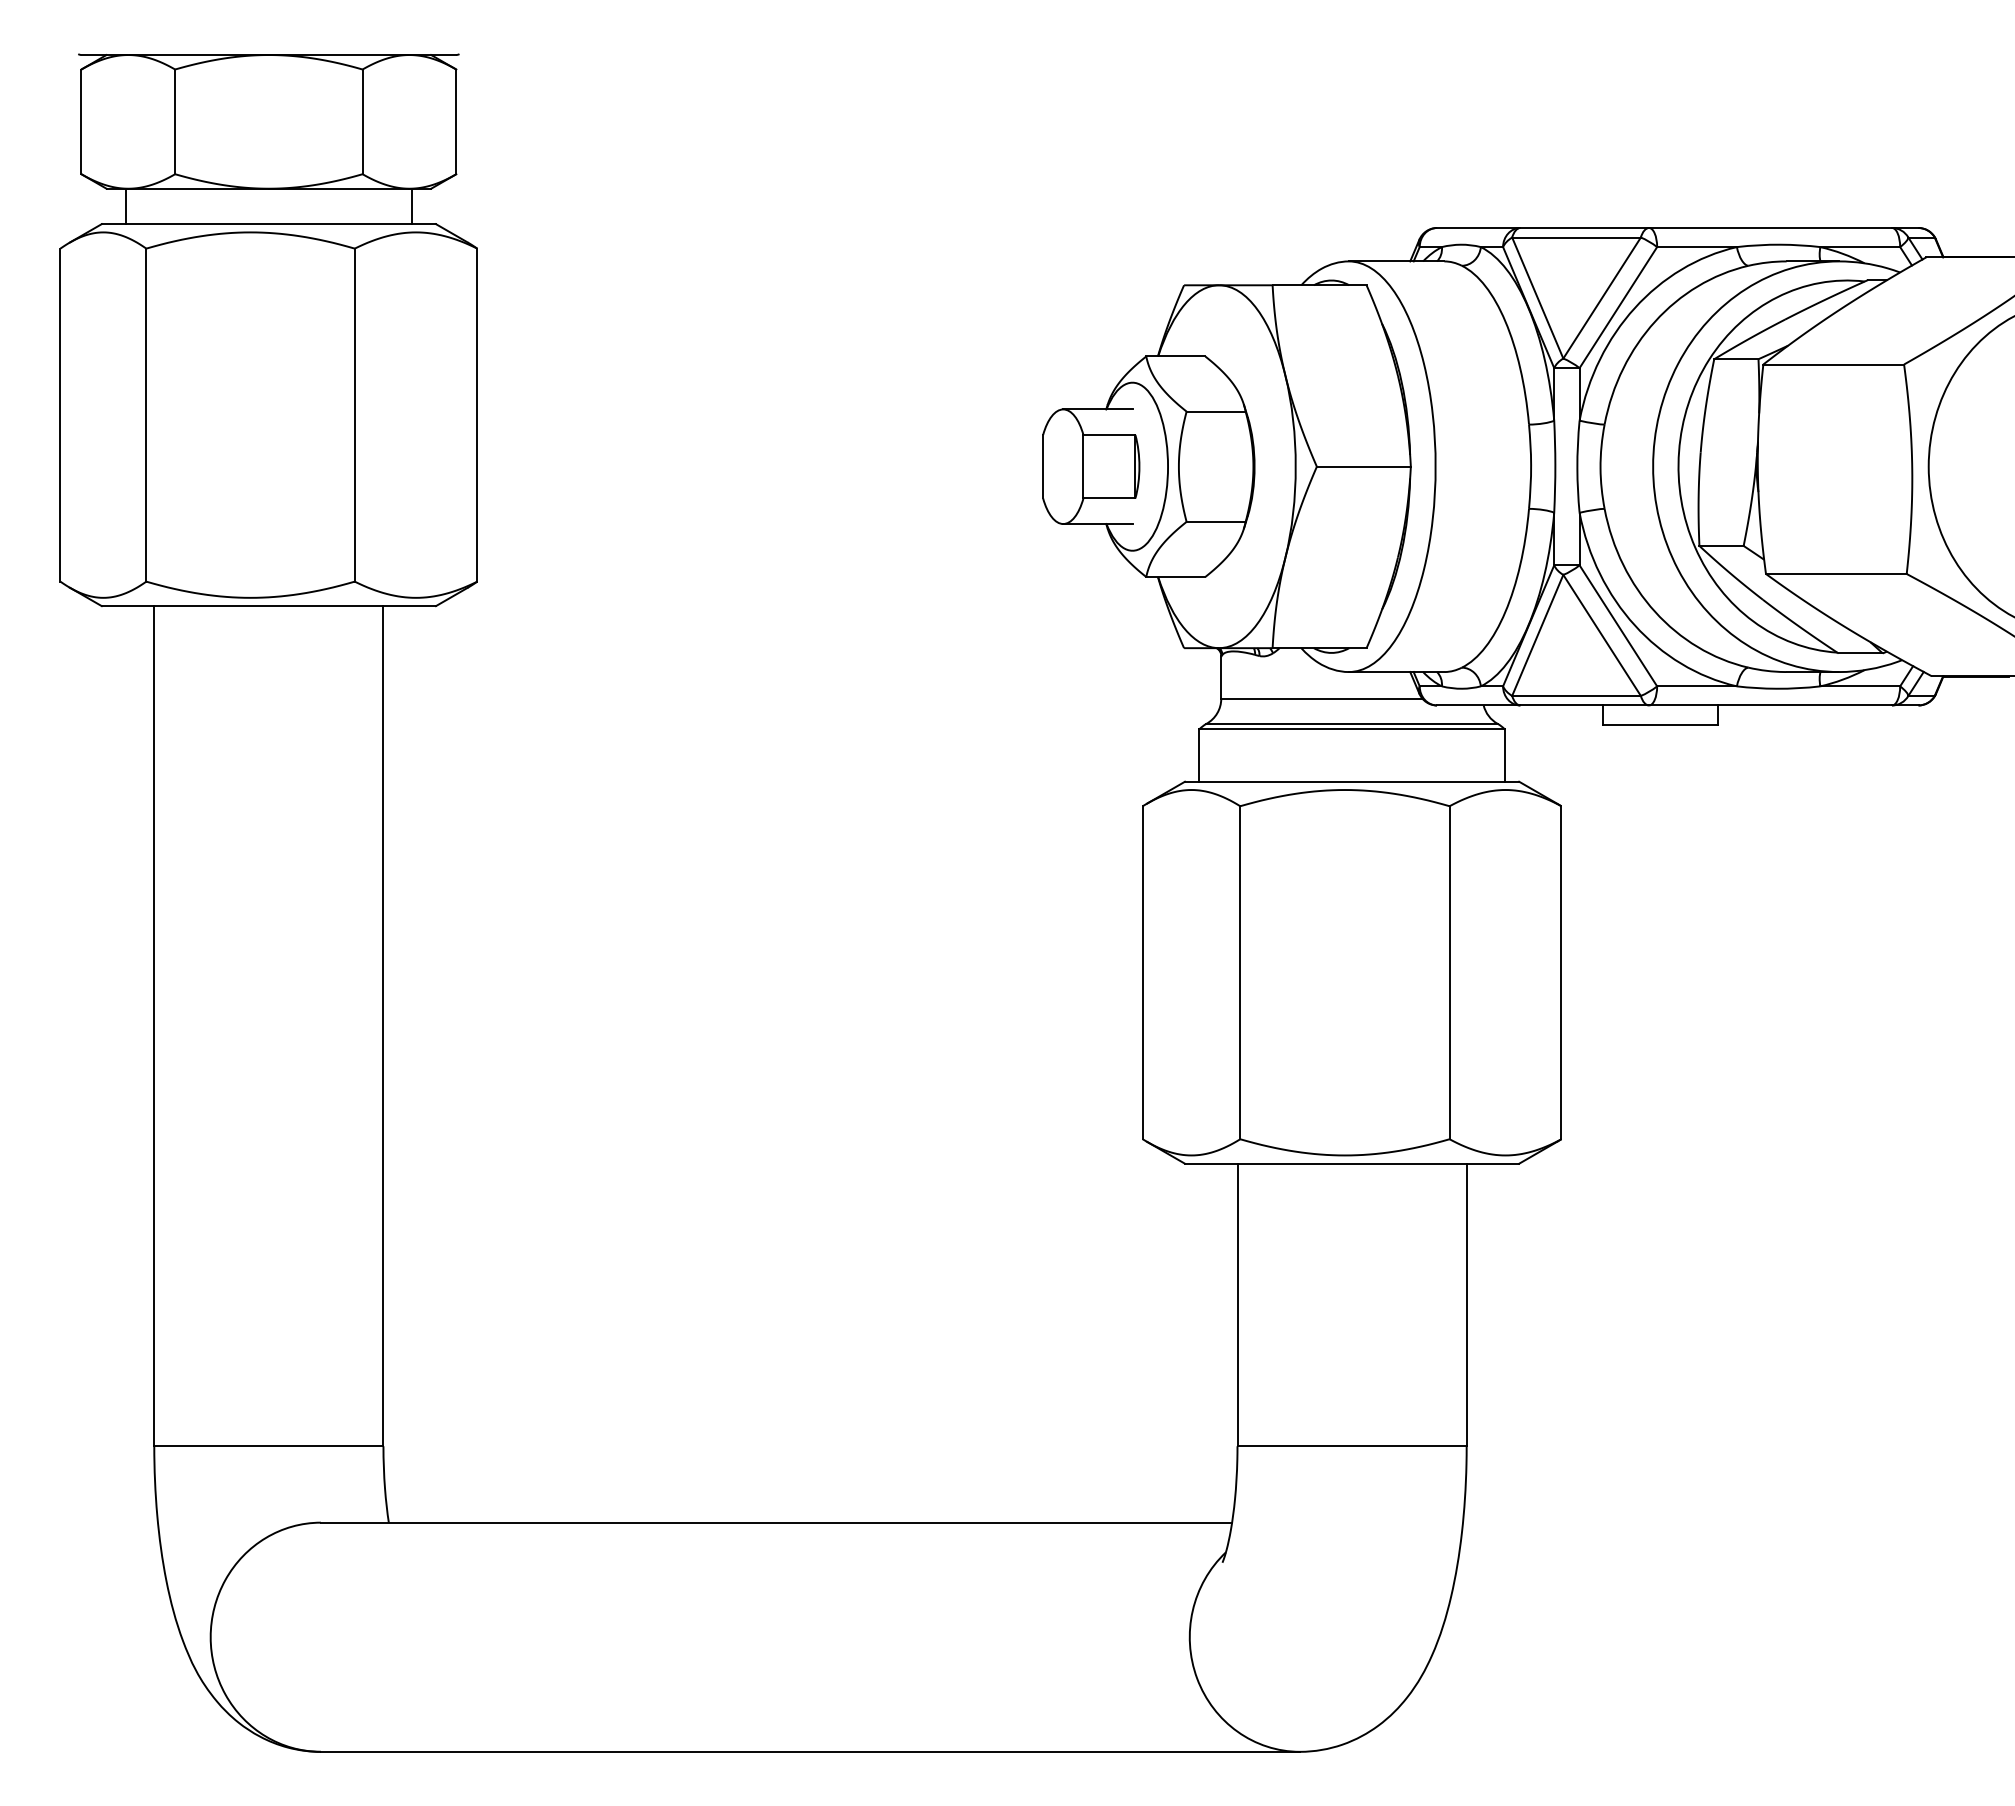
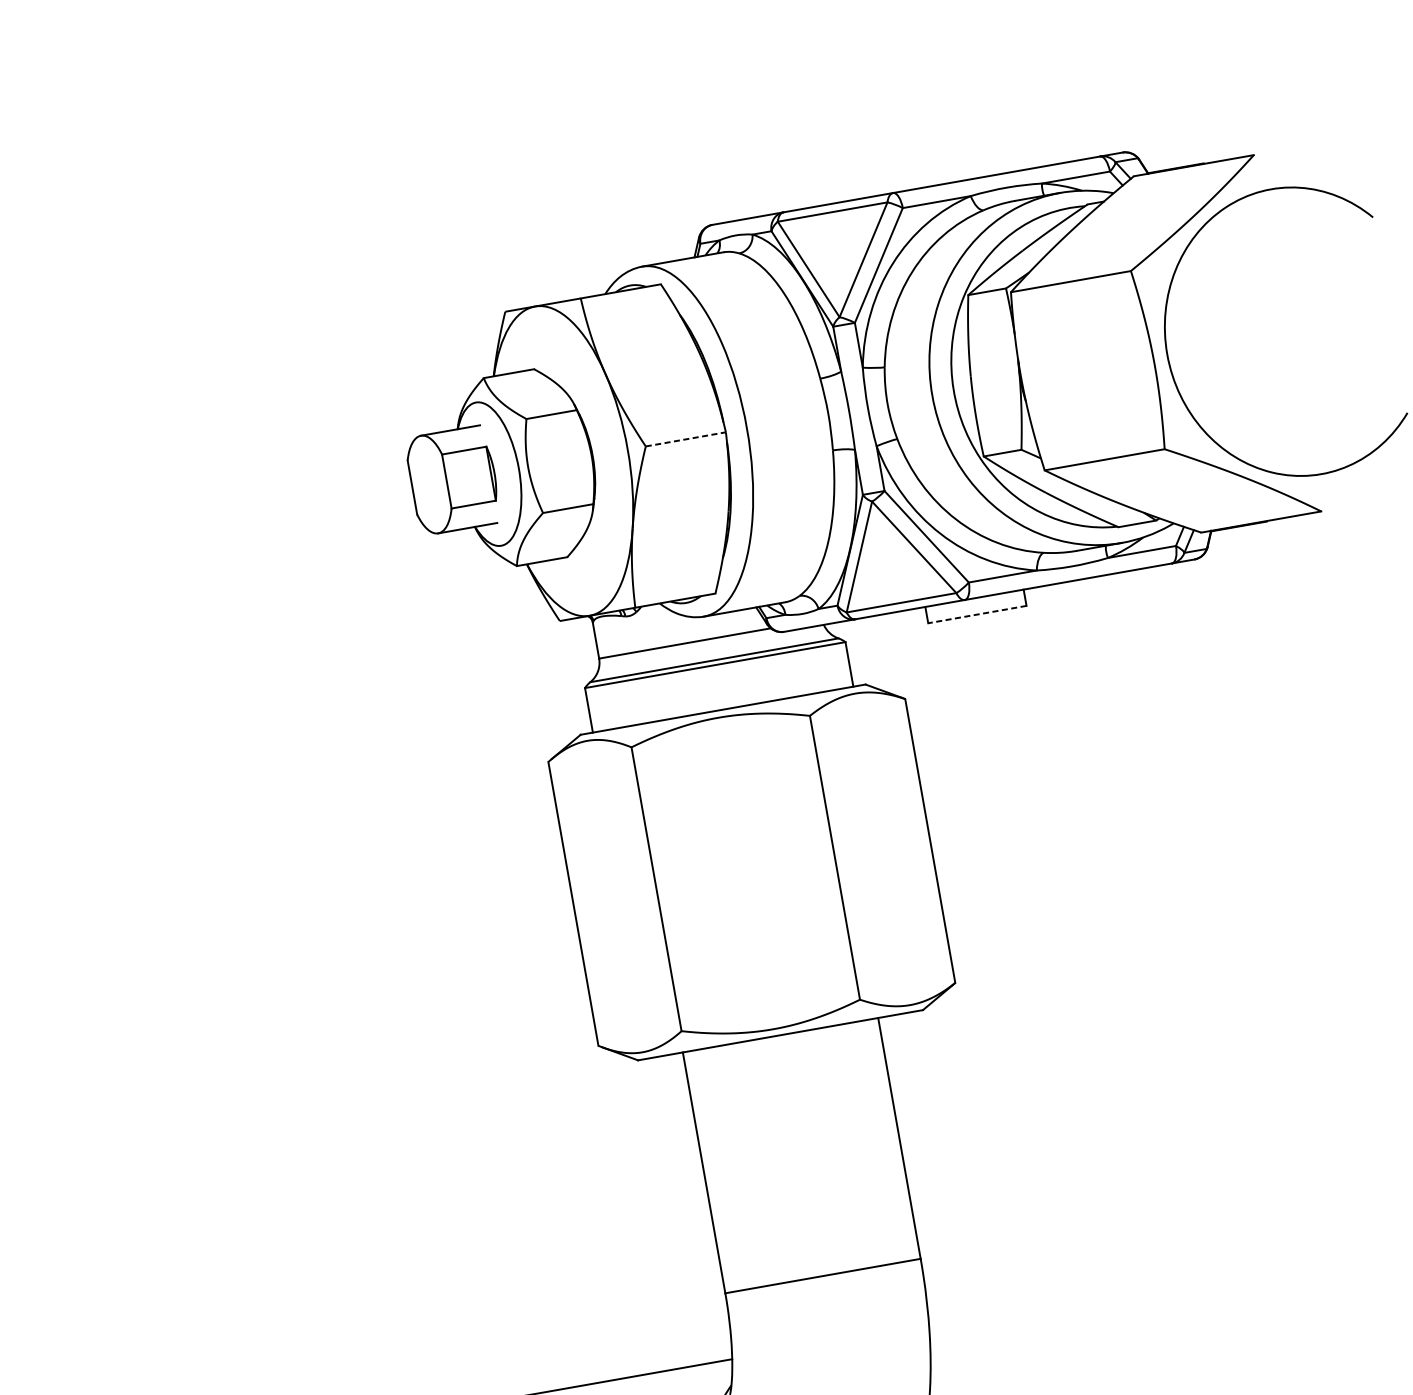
line: (1363, 466) -> (685, 439), solid -> dashed
line: (1660, 724) -> (977, 614), solid -> dashed

